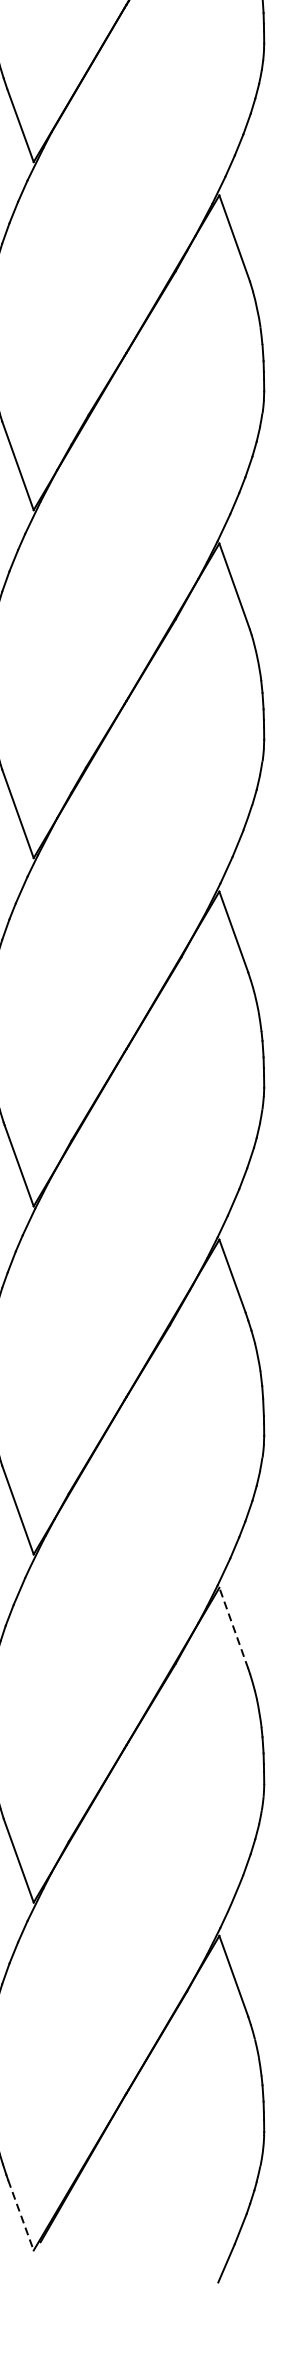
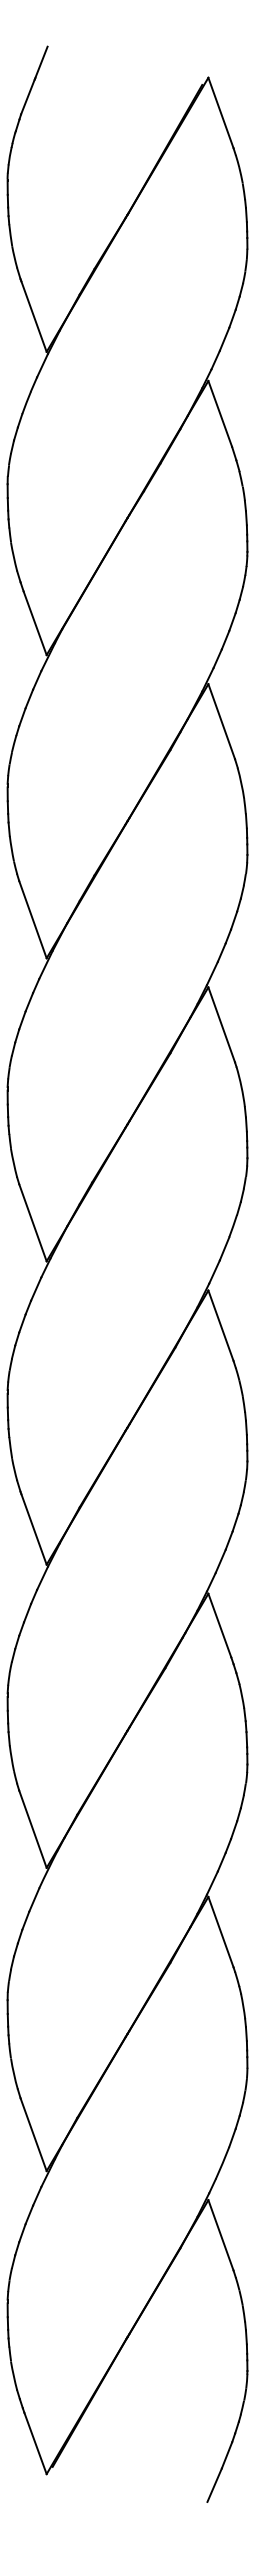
line: (233, 1627) -> (220, 1931), dashed -> solid
line: (20, 2215) -> (35, 2443), dashed -> solid

